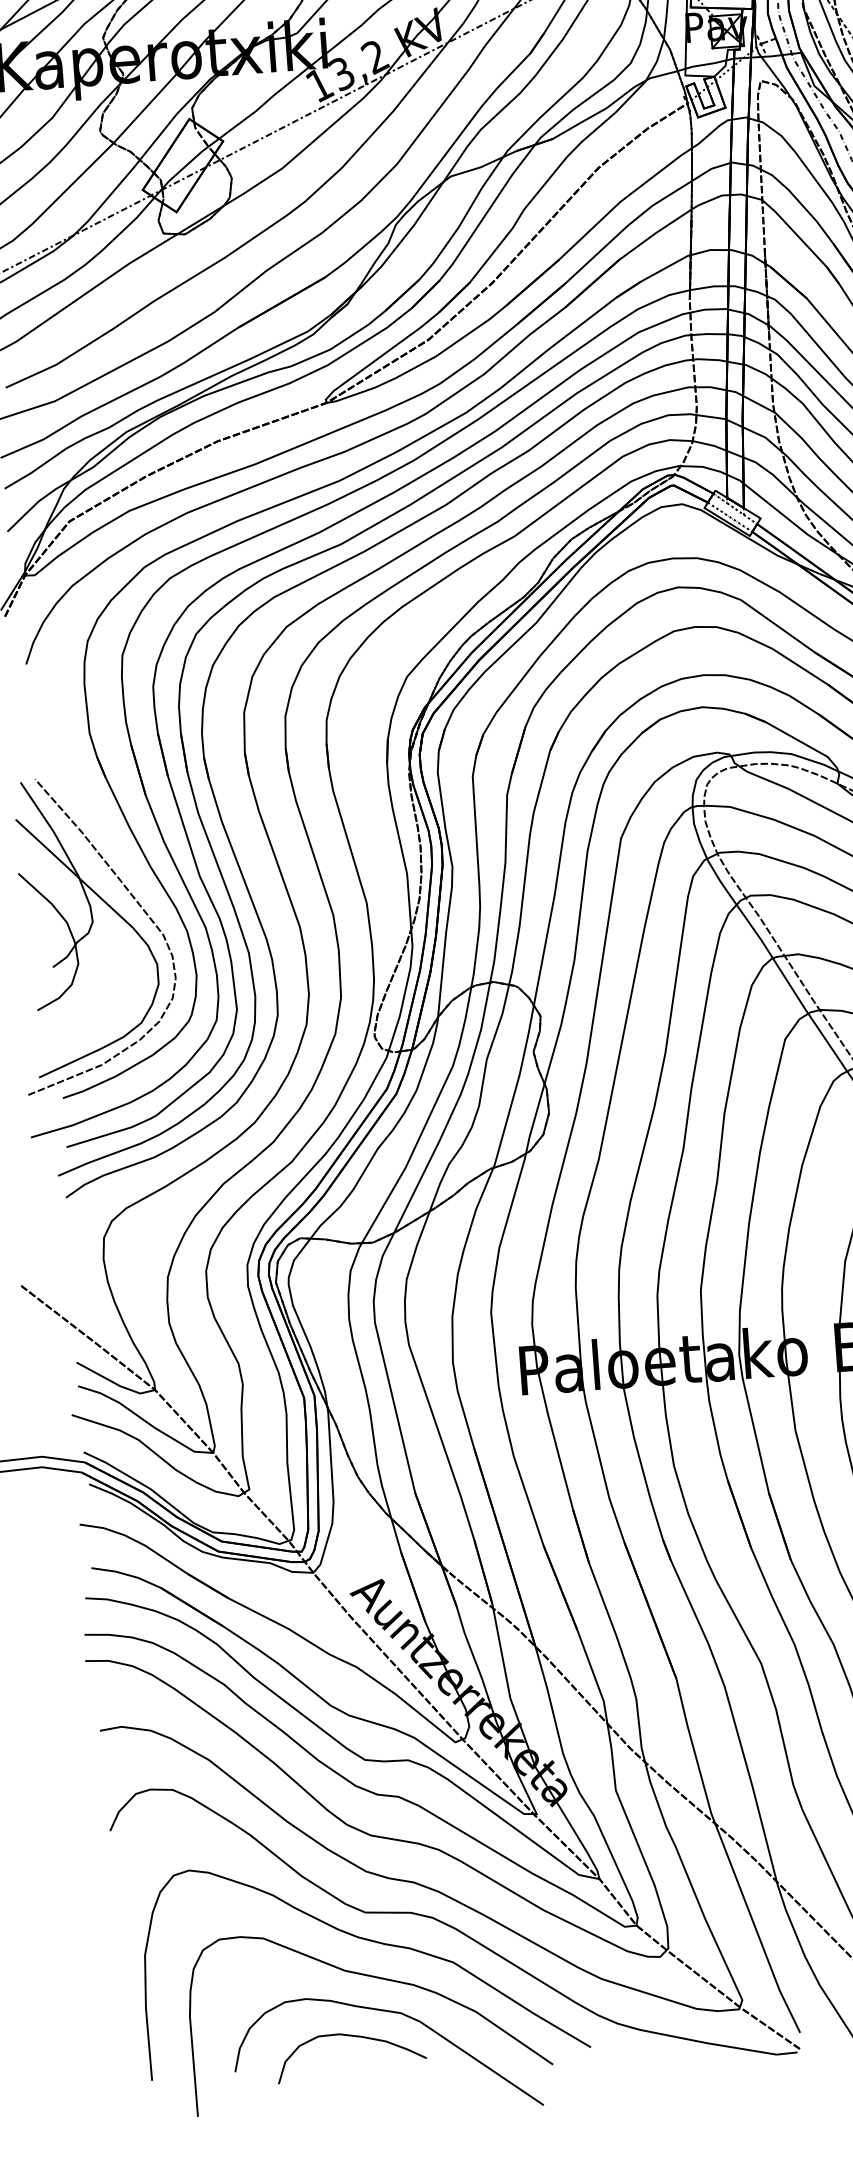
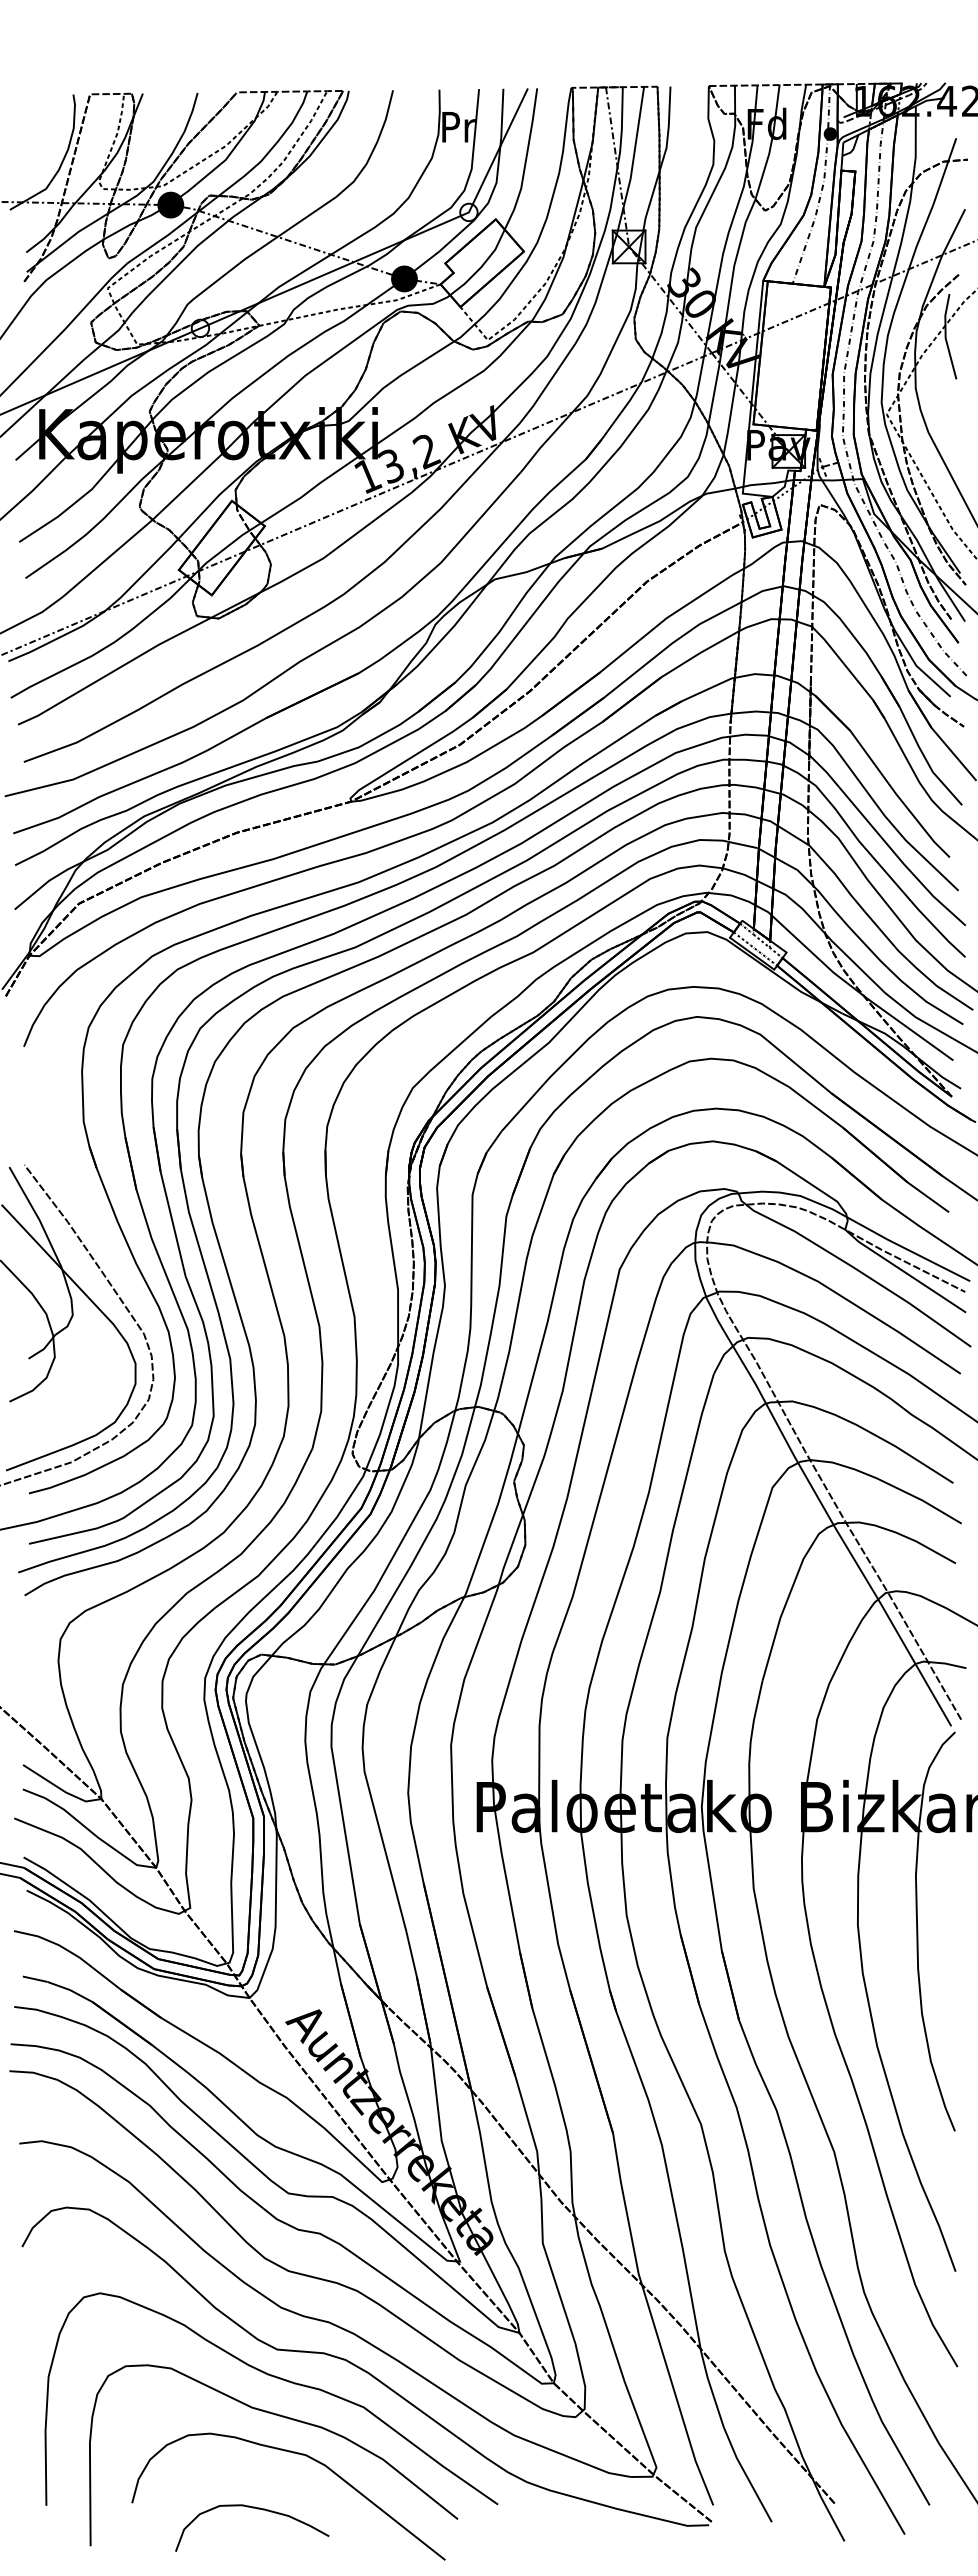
curve: (355, 2037) -> (257, 2509), moved

